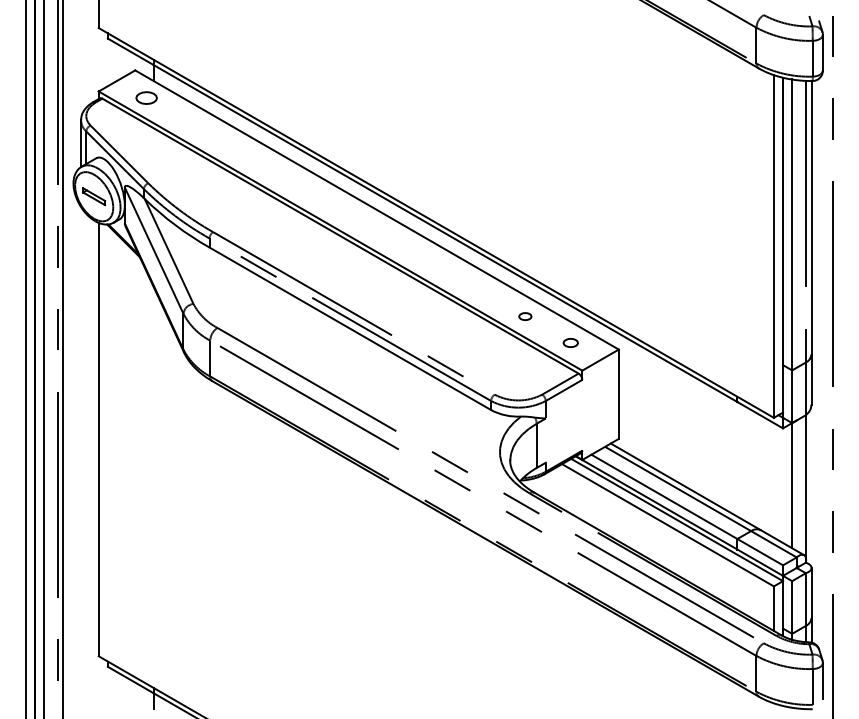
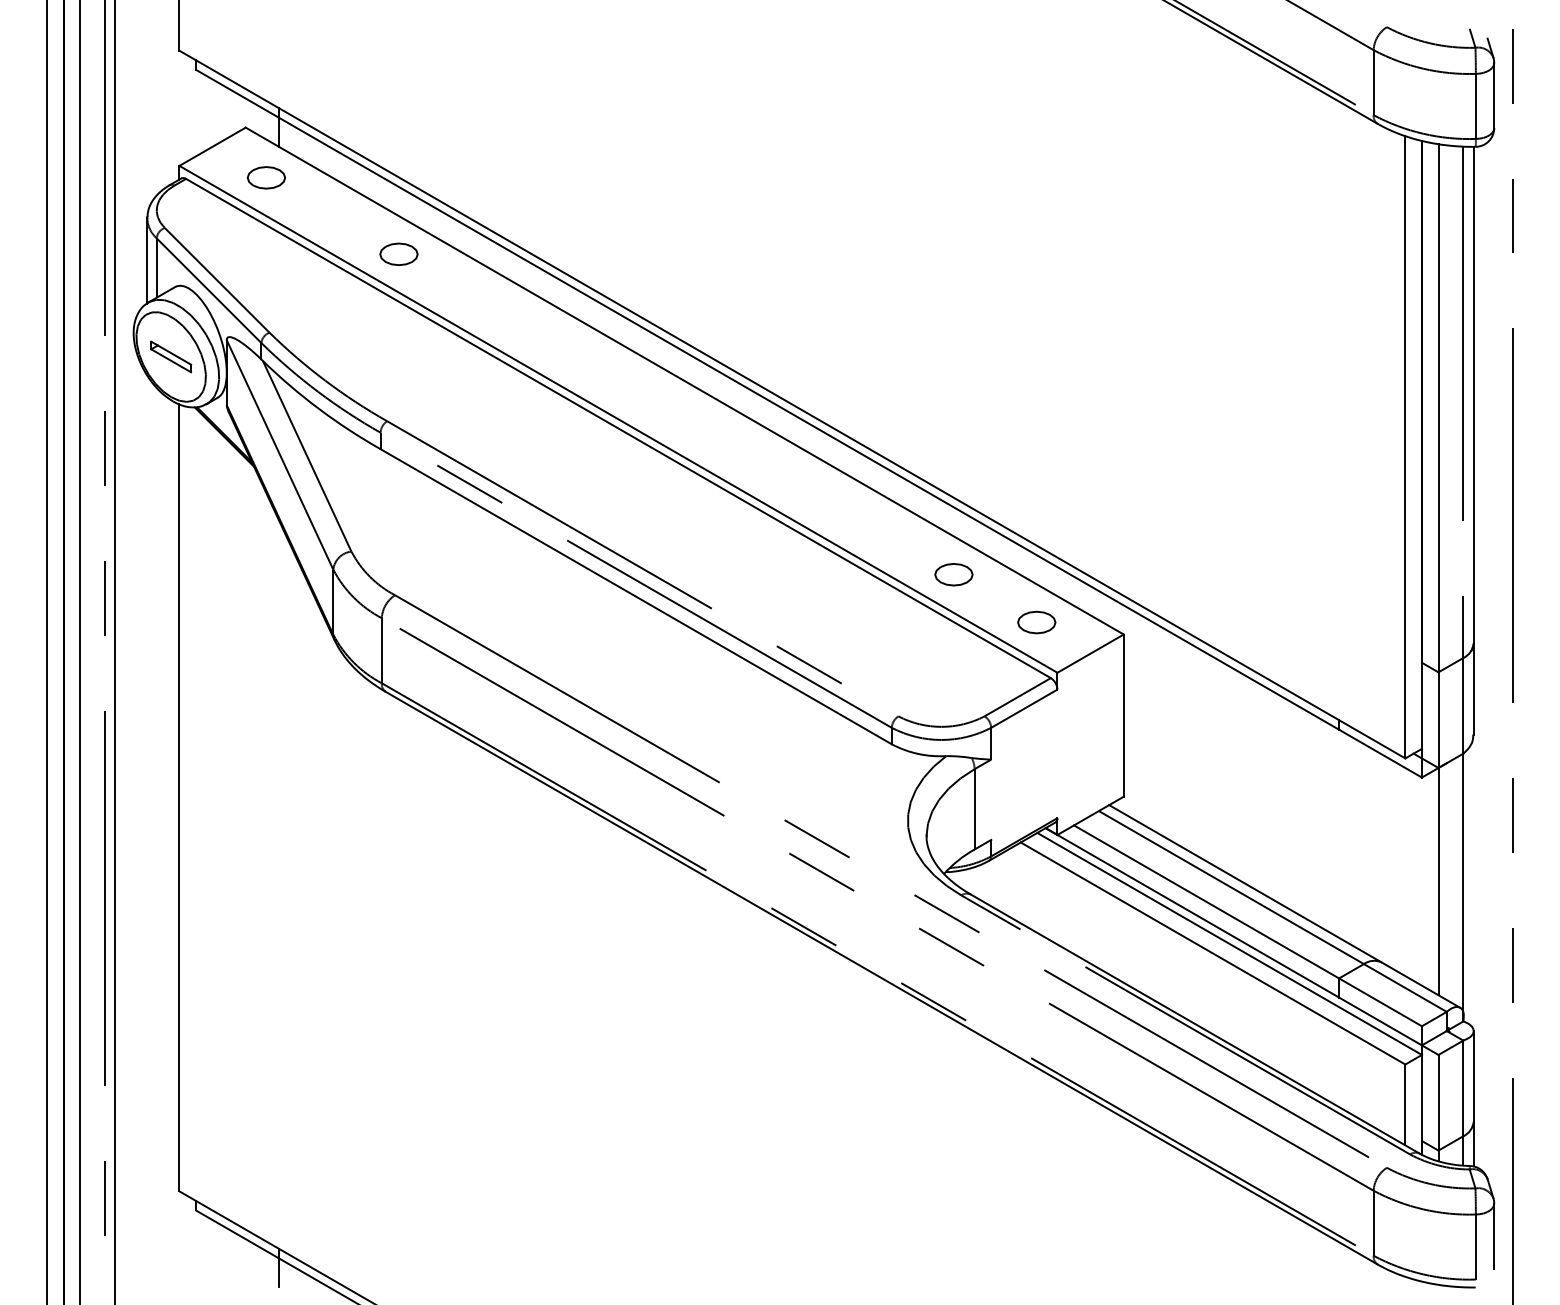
part: (219, 139) -> (398, 253), added
part: (525, 316) -> (954, 574), size x1.67
part: (570, 342) -> (1036, 621), size x1.43

